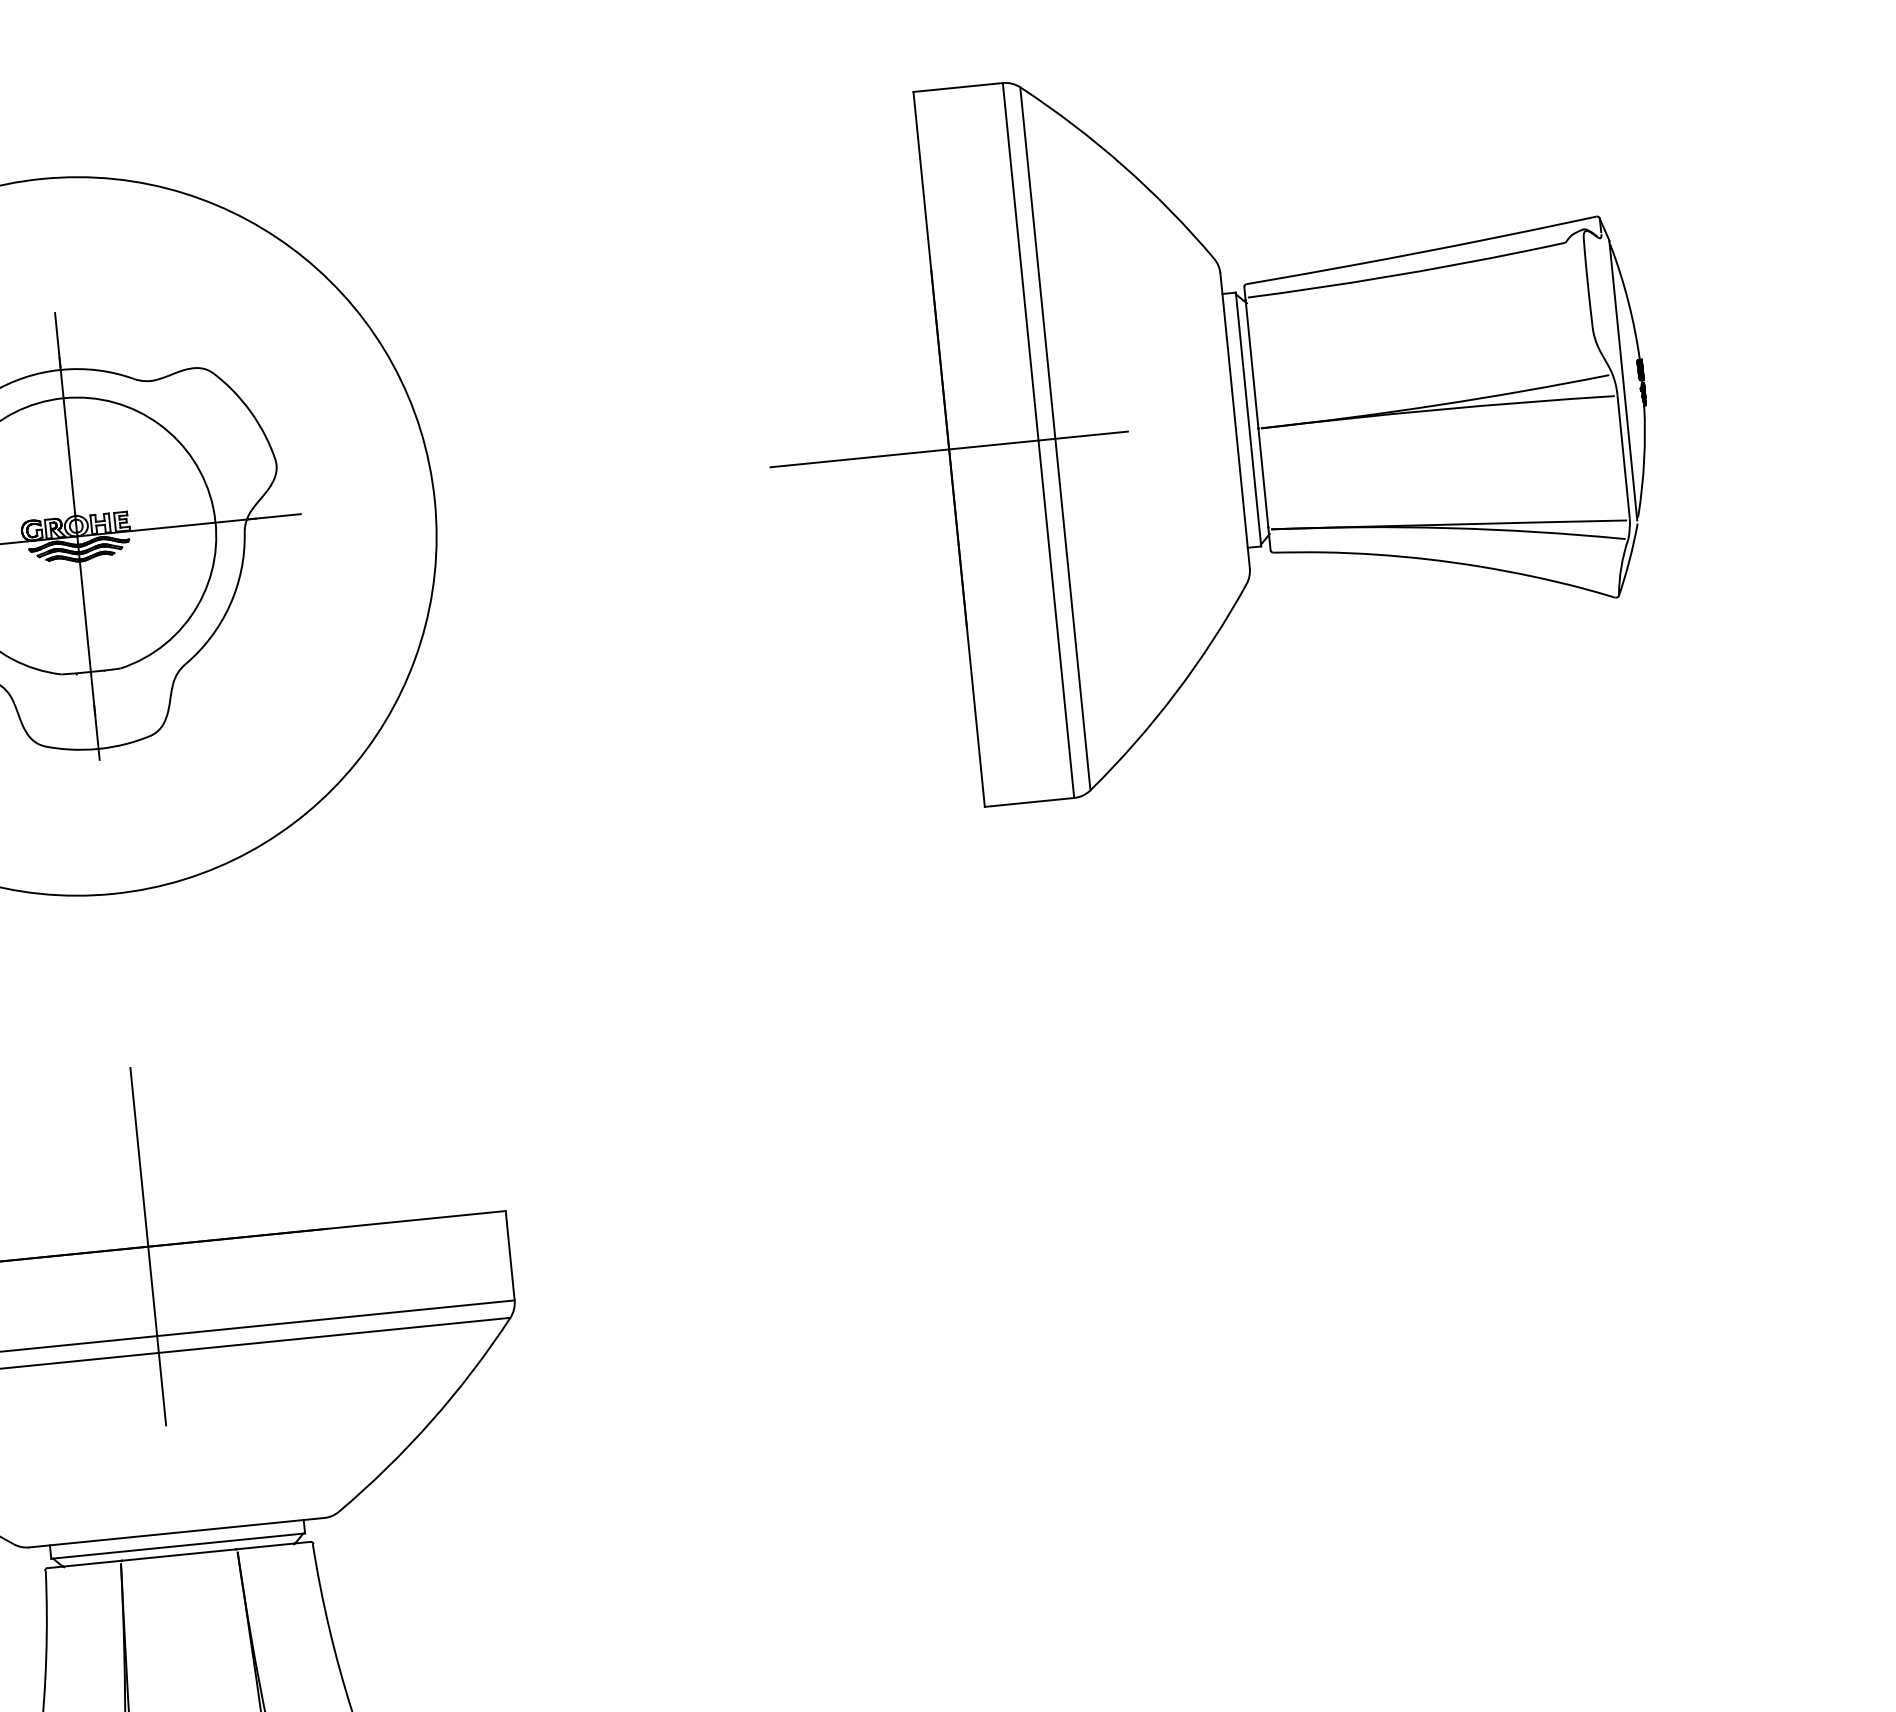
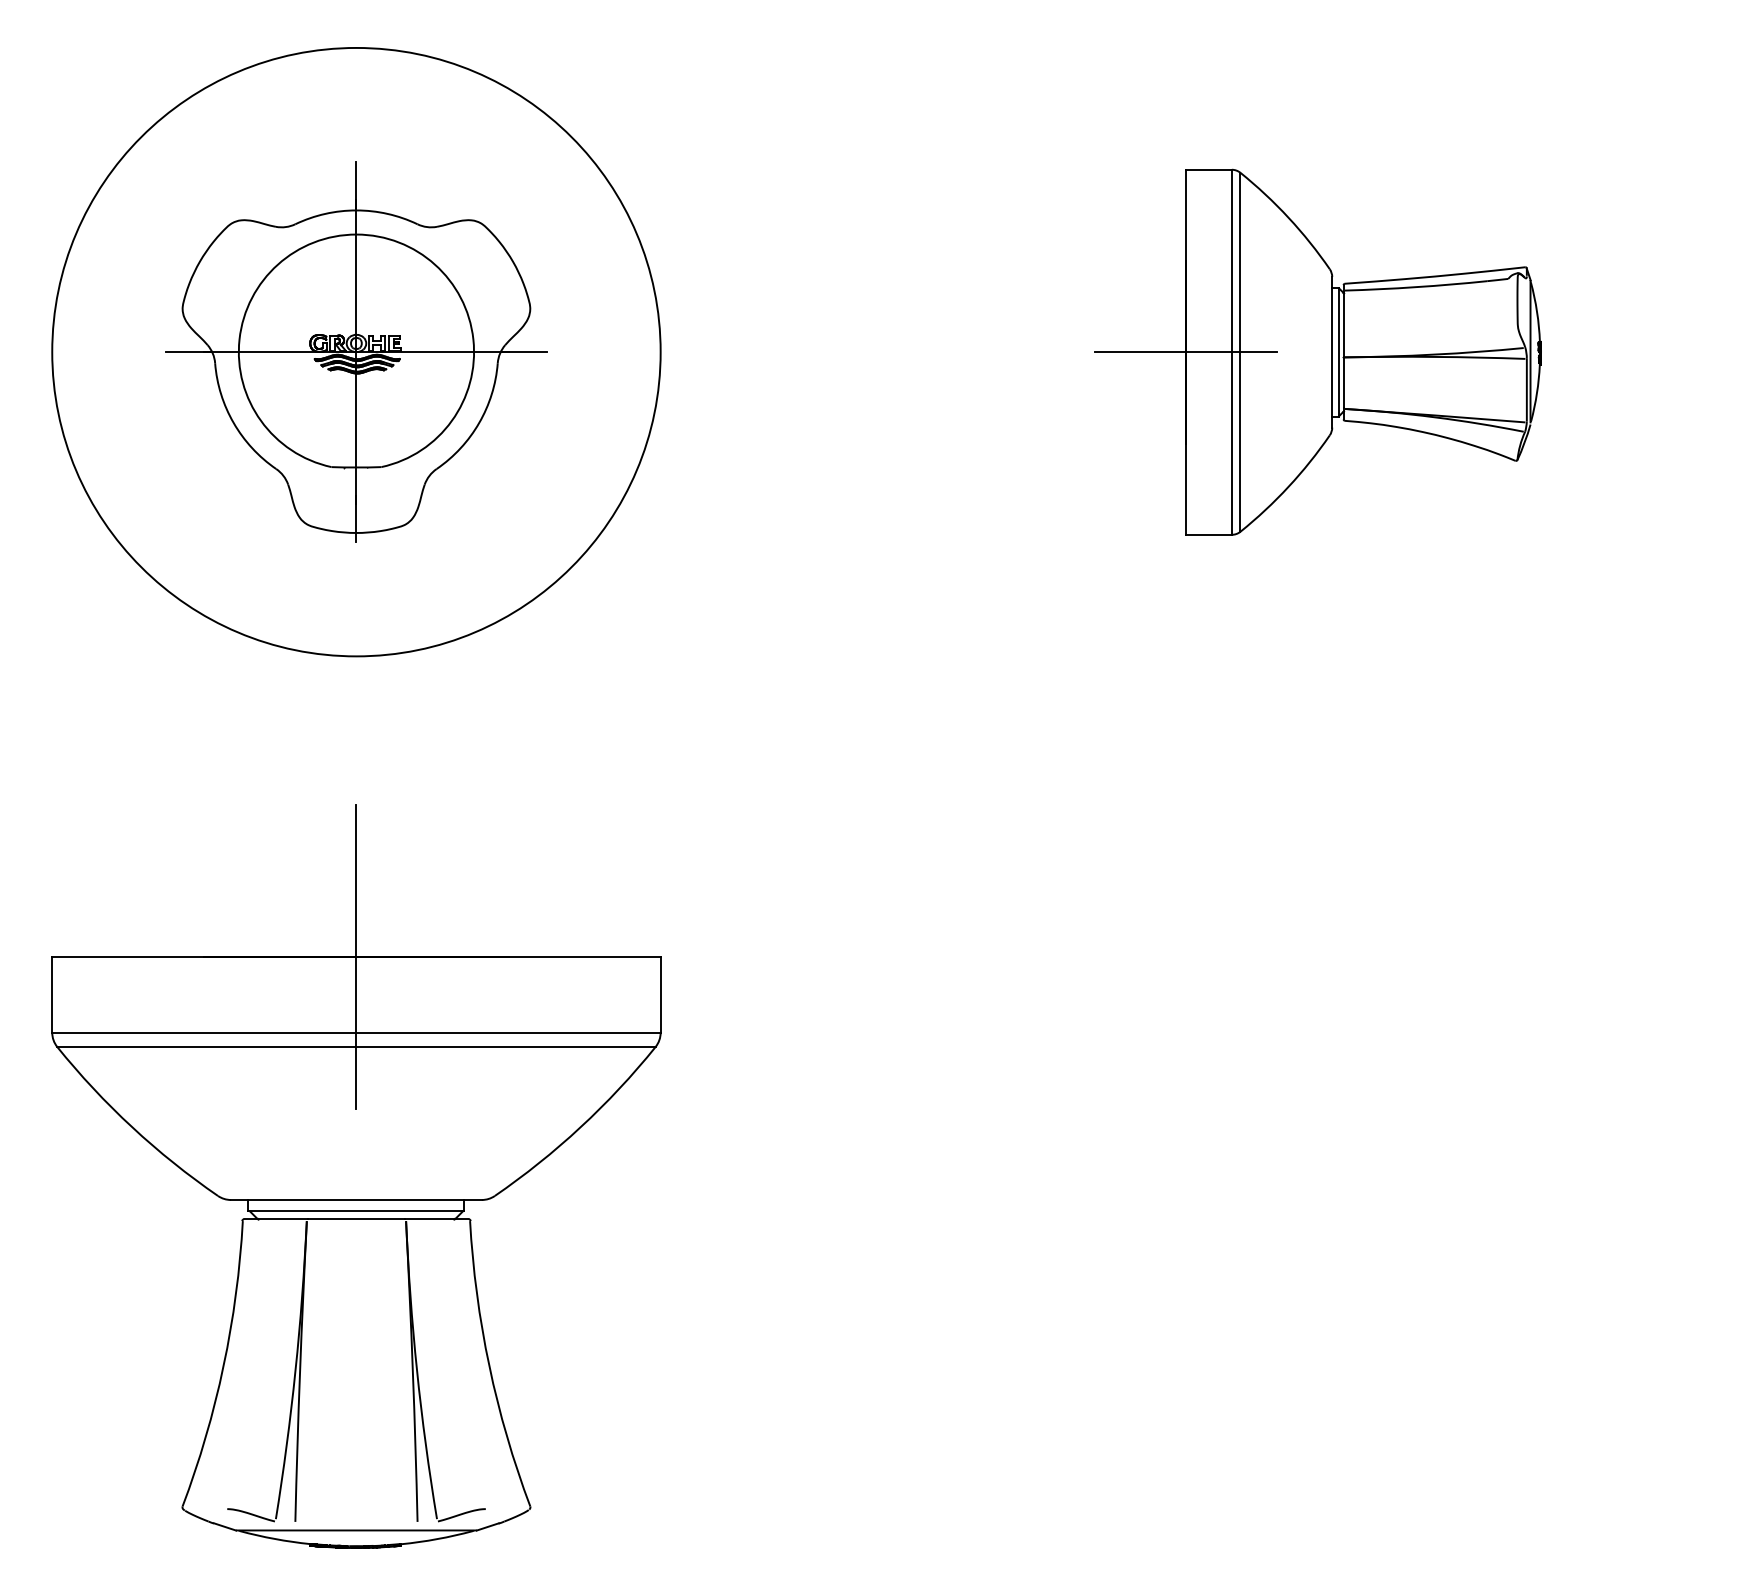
part: (1206, 424) -> (1317, 352), size x0.6

